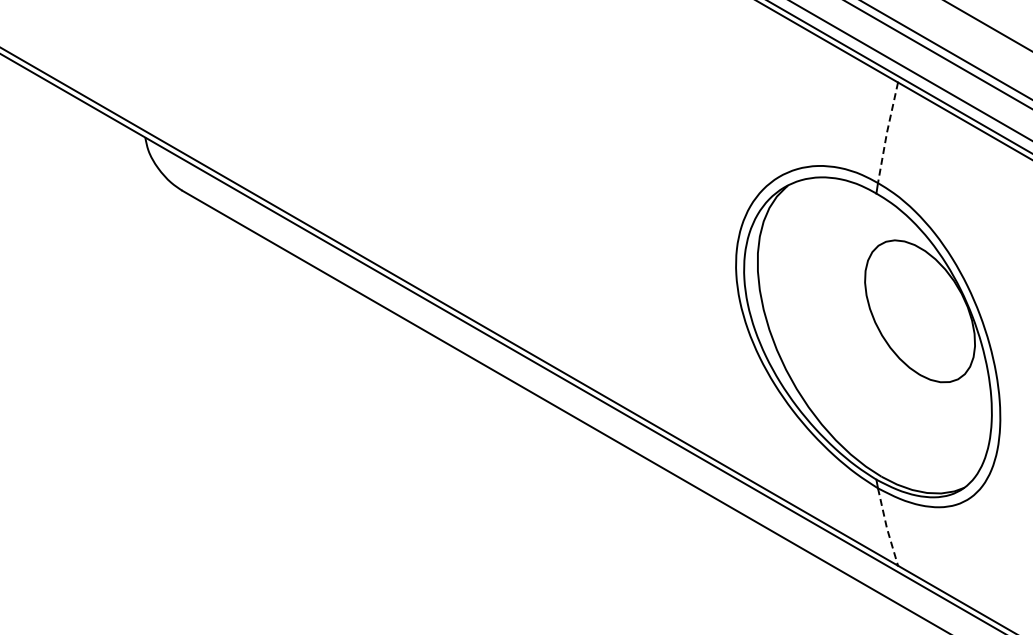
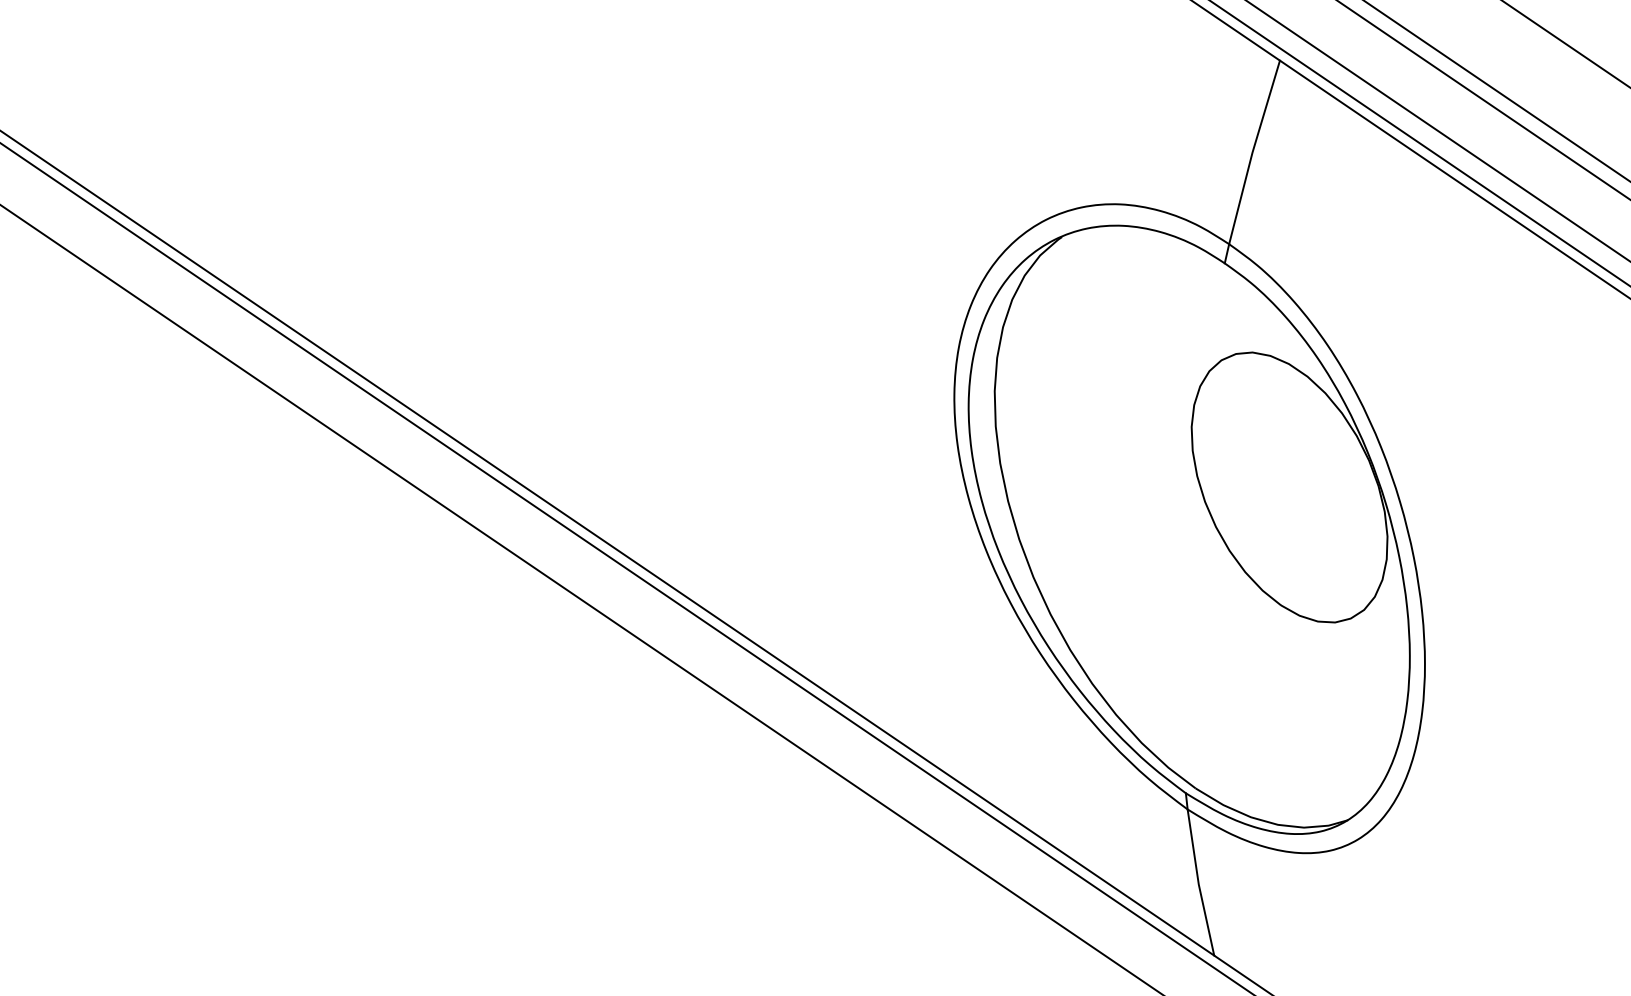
line: (886, 132) -> (1251, 151), dashed -> solid
line: (886, 528) -> (1197, 885), dashed -> solid

